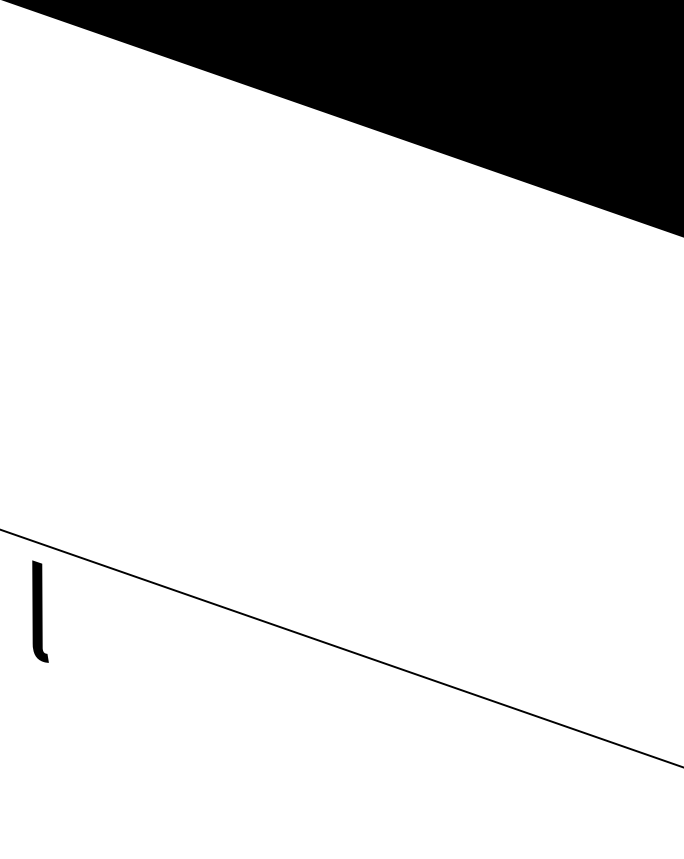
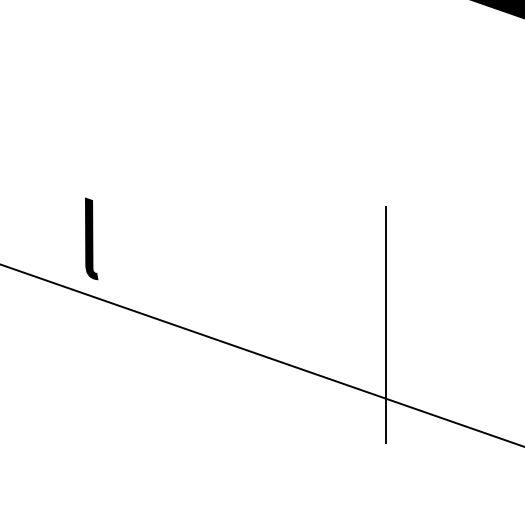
text: (40, 611) -> (91, 238), moved
line: (500, 612) -> (386, 325), added

